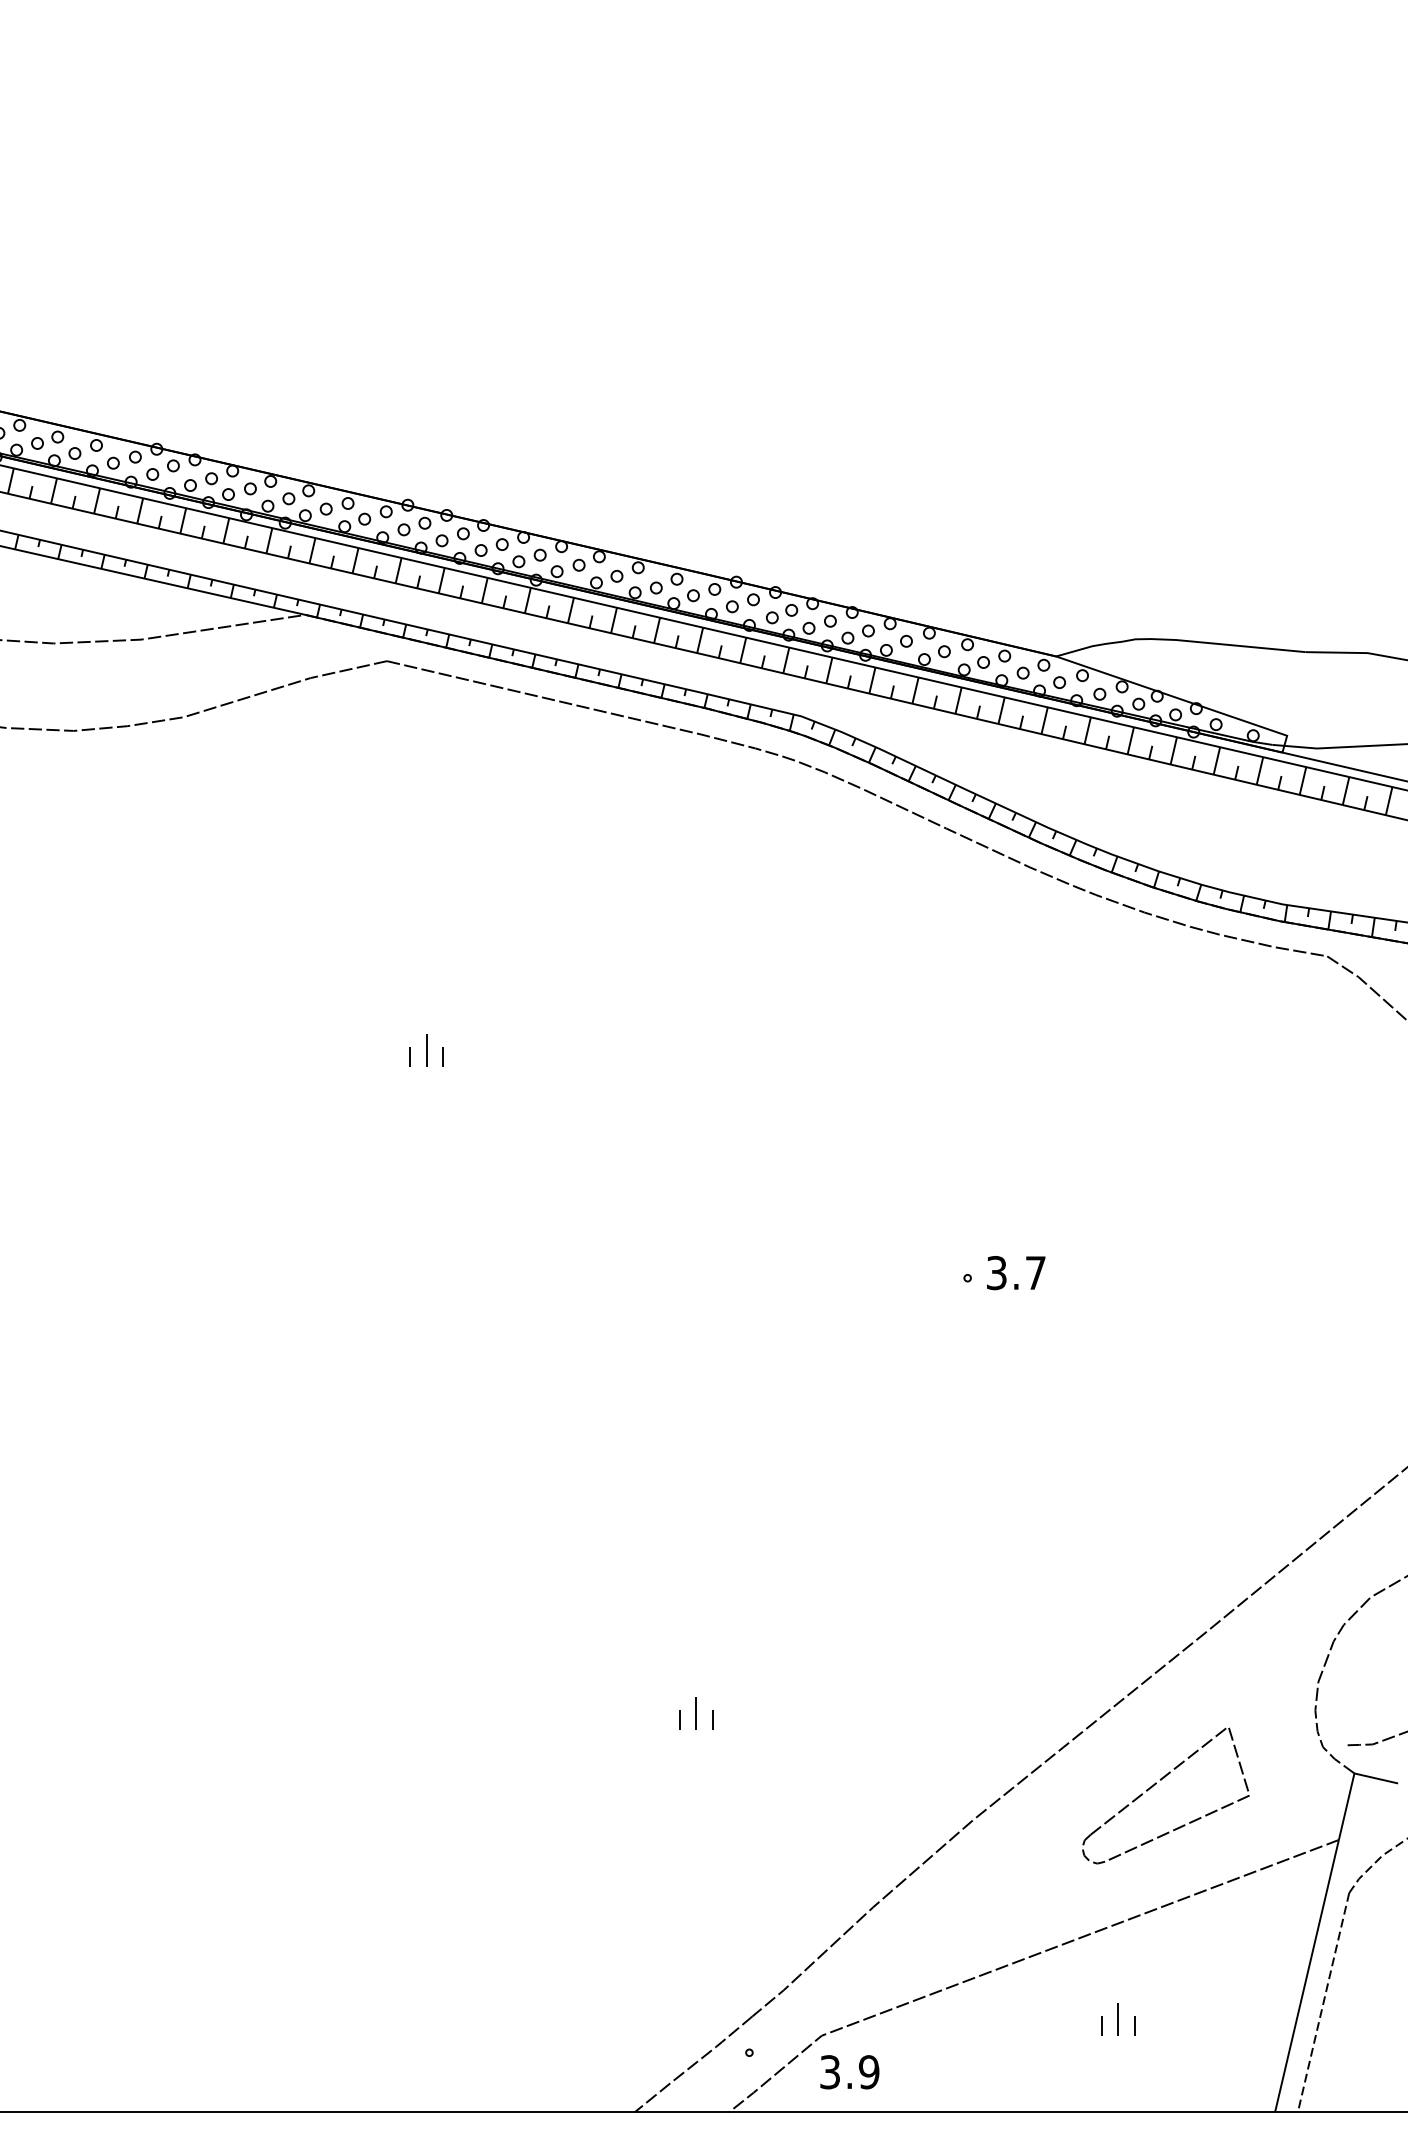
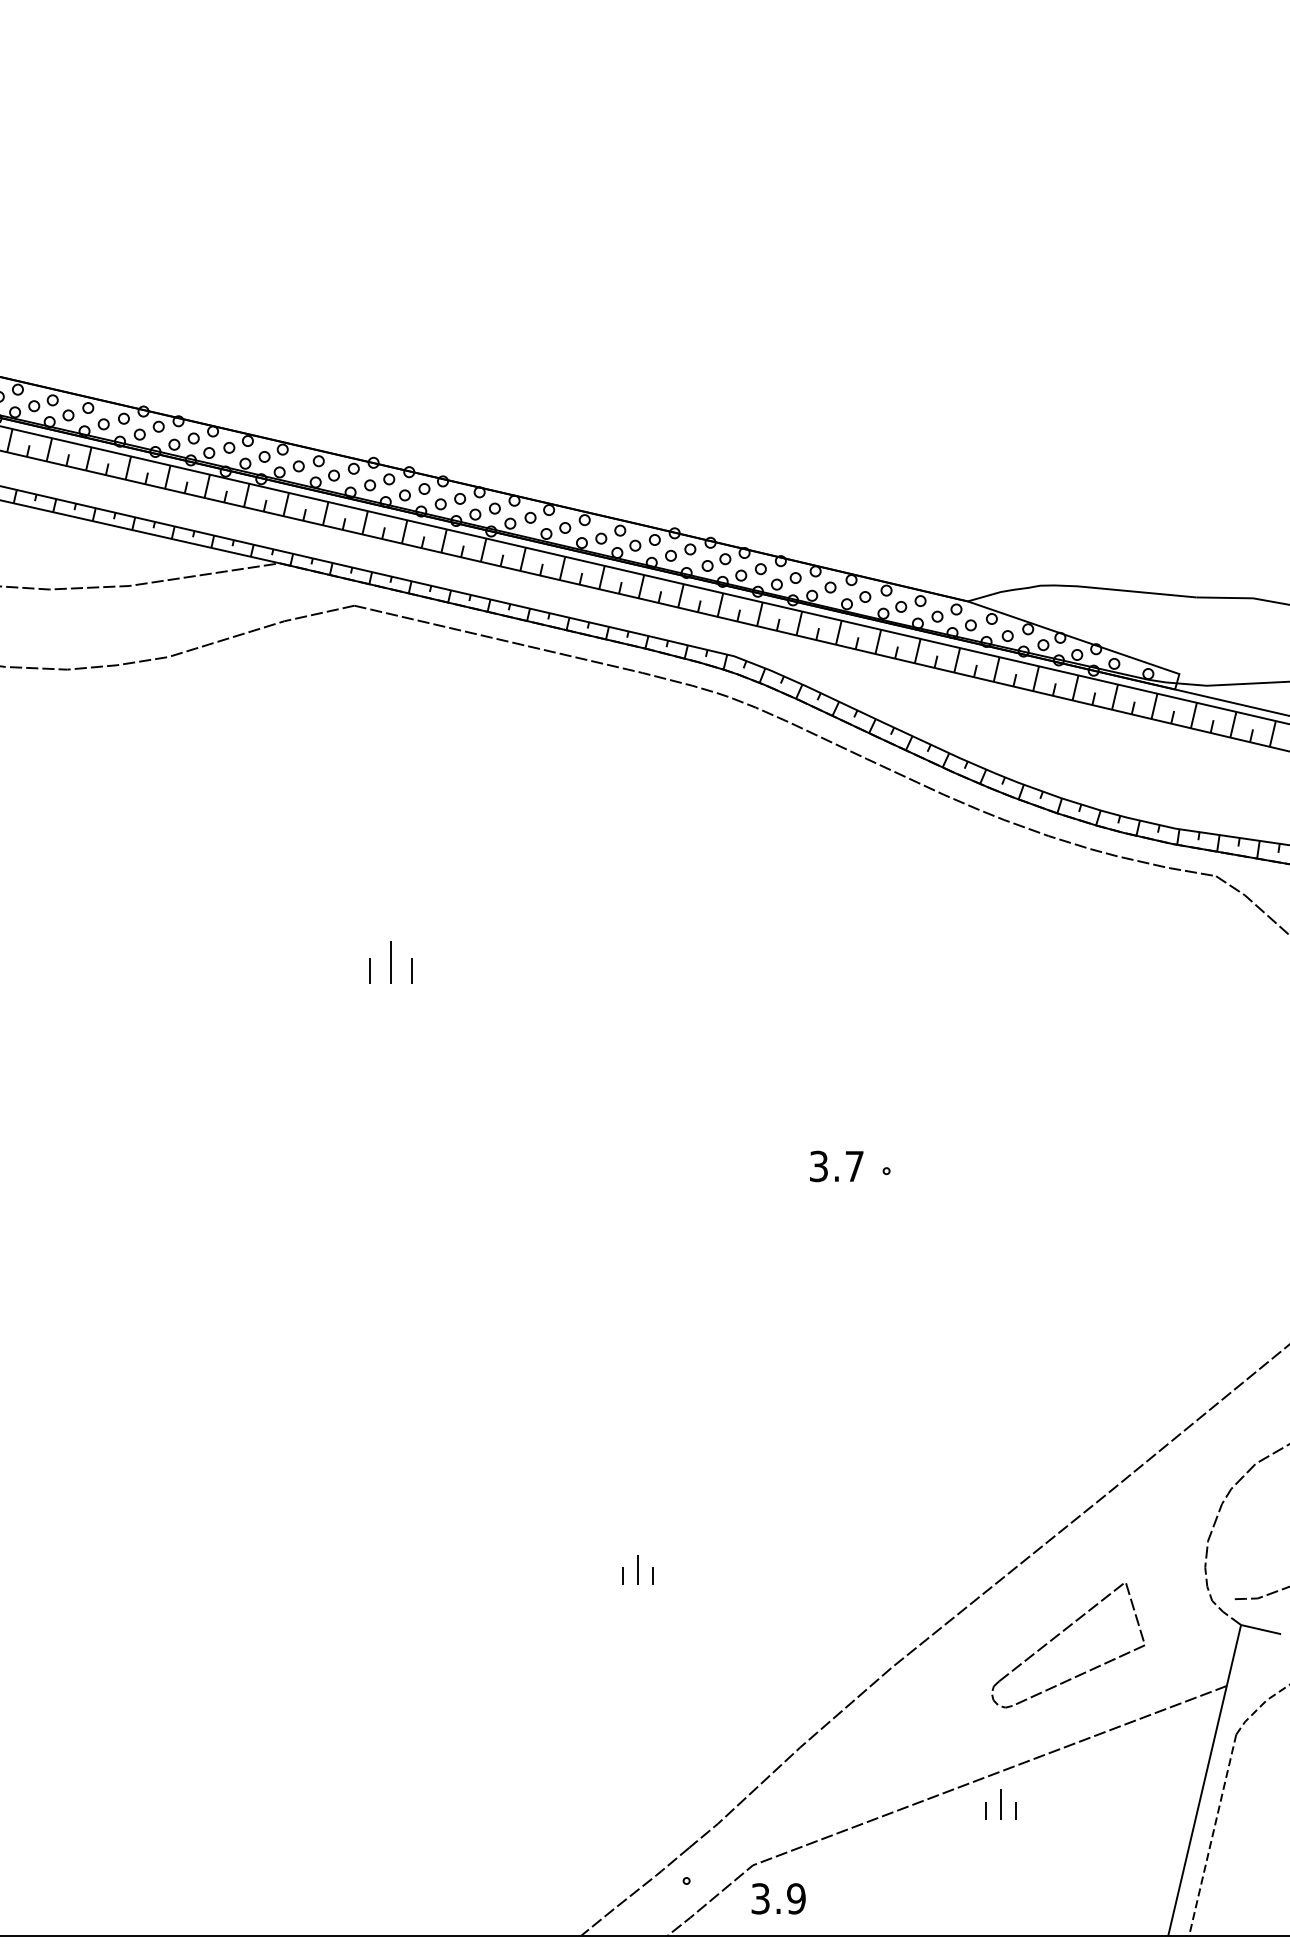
part: (426, 1050) -> (390, 962), size x1.4
text: (1016, 1273) -> (836, 1166), moved
part: (1118, 2019) -> (1001, 1804), moved

